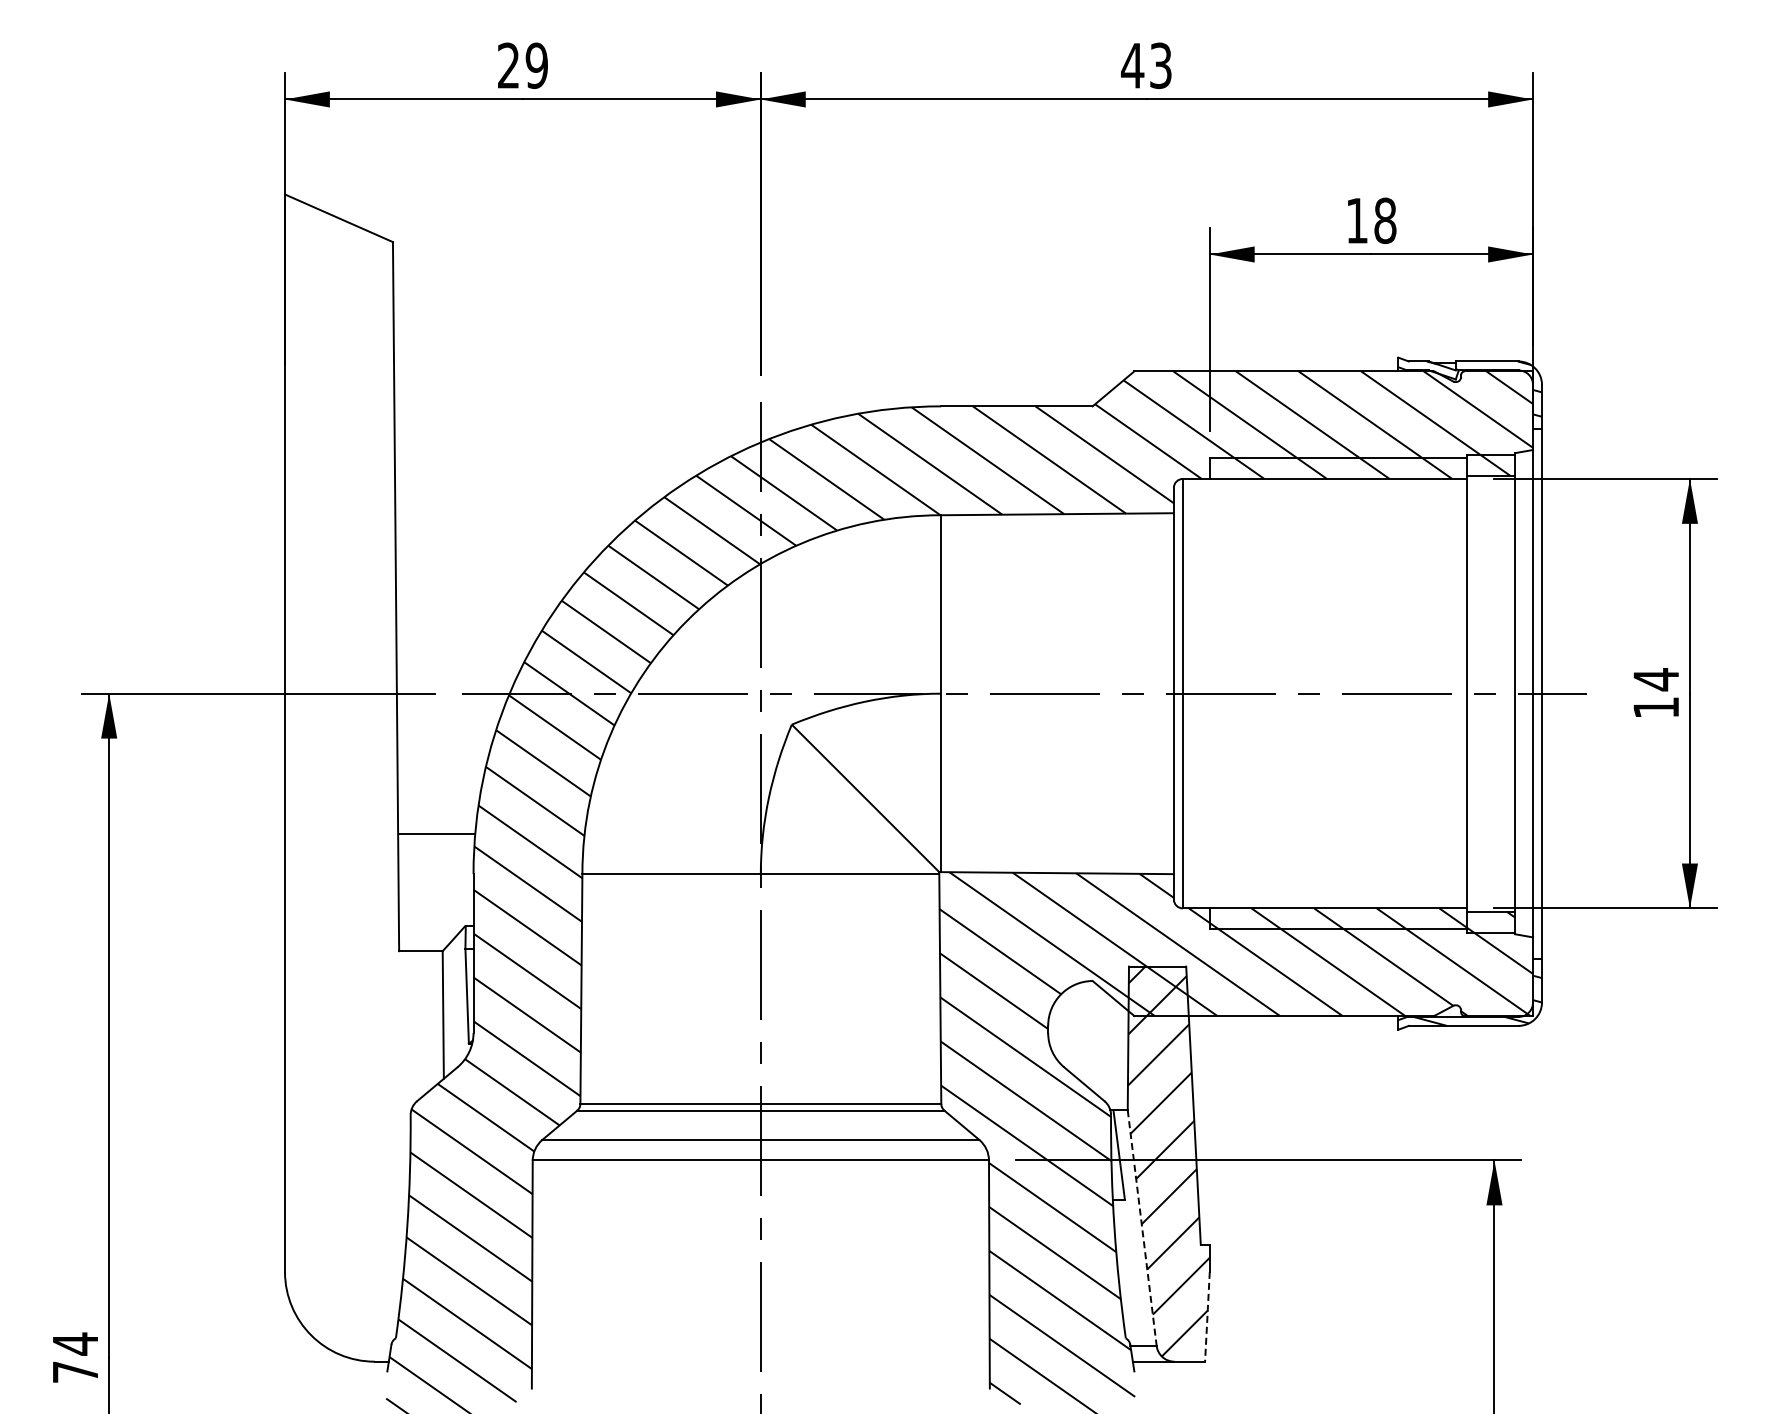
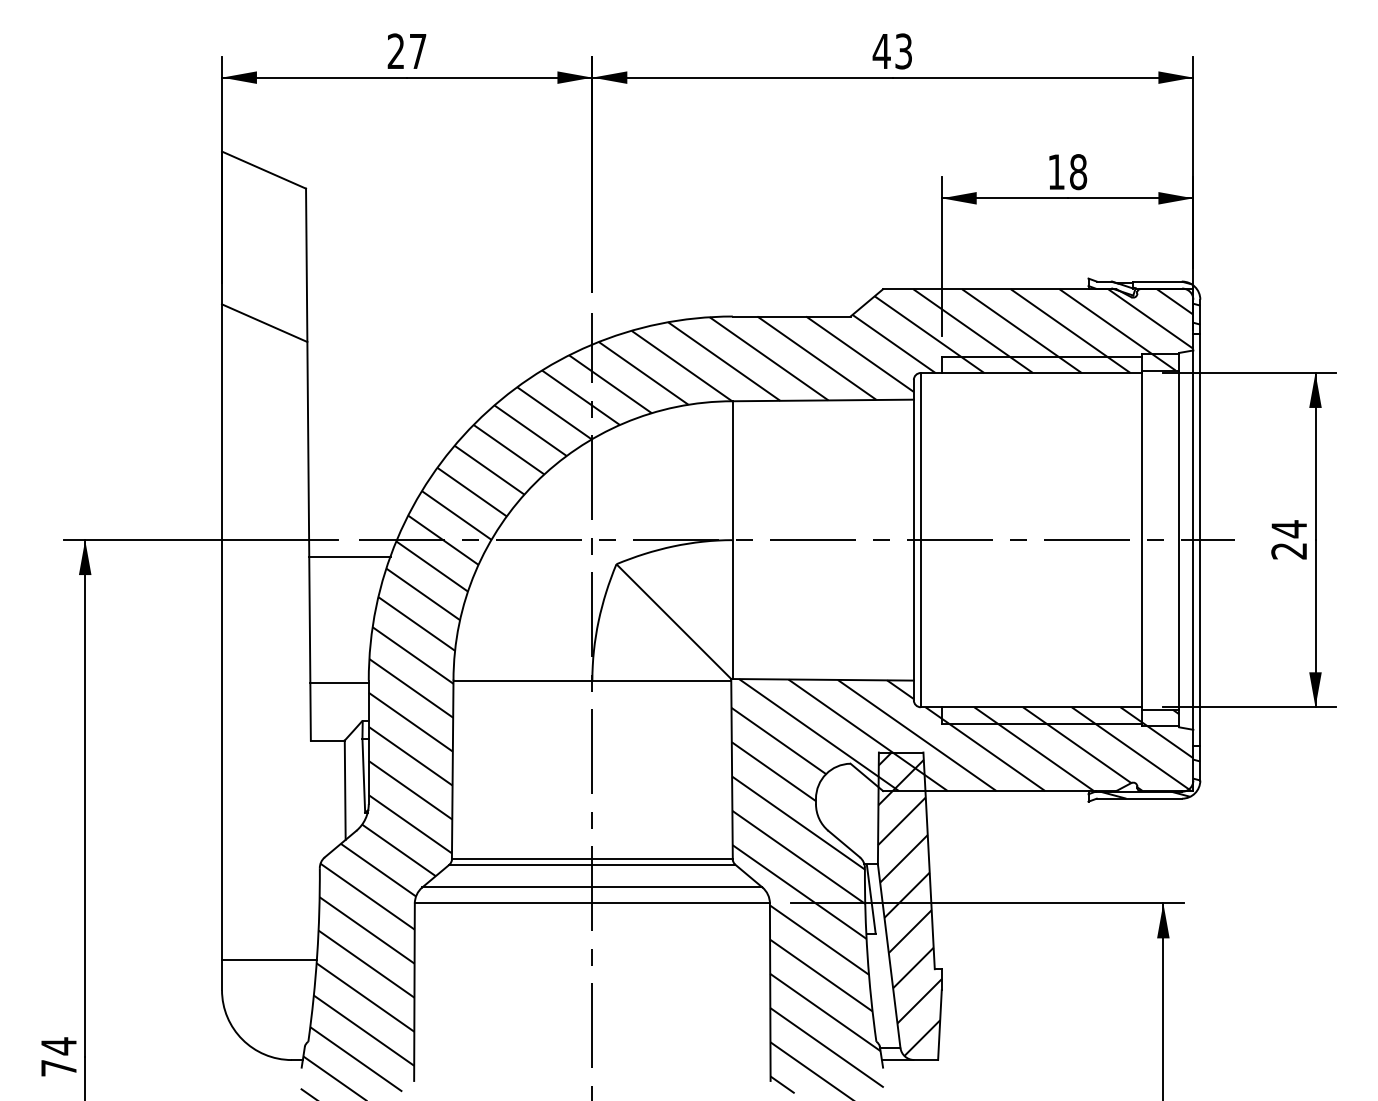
text: (536, 65) -> (417, 51), 29 -> 27
line: (339, 414) -> (264, 322), added
text: (1655, 707) -> (1288, 550), 14 -> 24
line: (449, 714) -> (350, 556), added
line: (435, 833) -> (339, 683), moved
line: (1142, 1228) -> (889, 956), dashed -> solid
line: (345, 1233) -> (269, 960), added
line: (1207, 1316) -> (940, 1024), dashed -> solid

